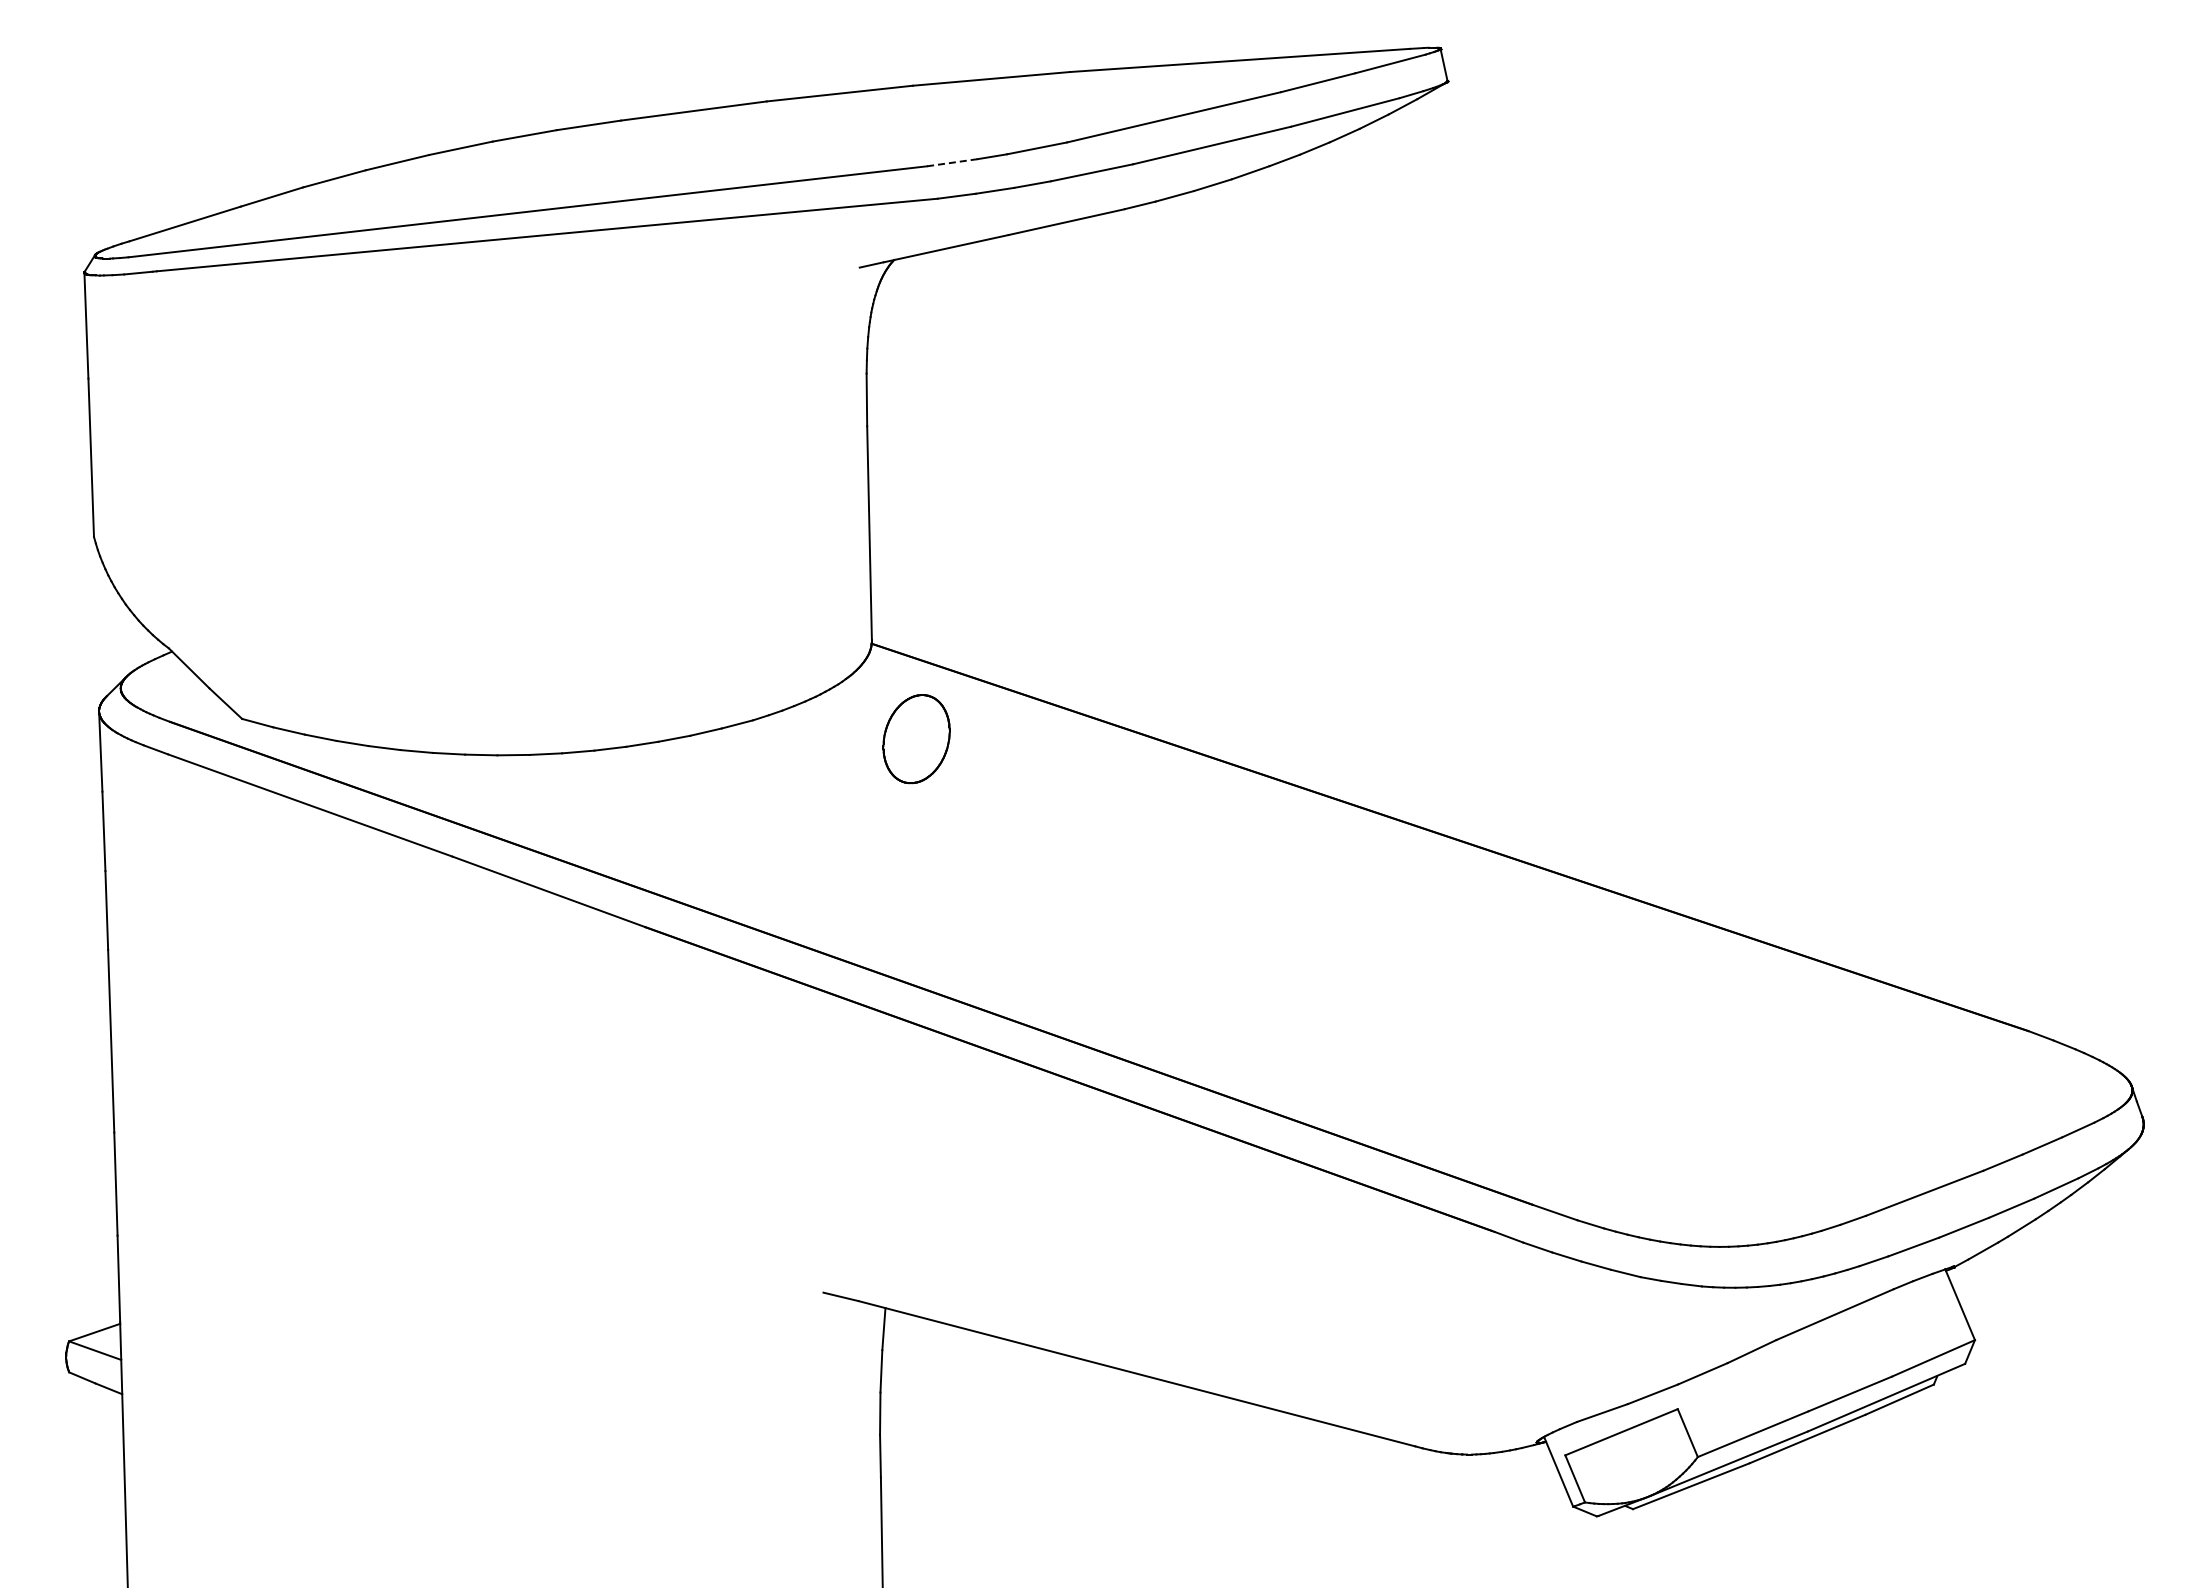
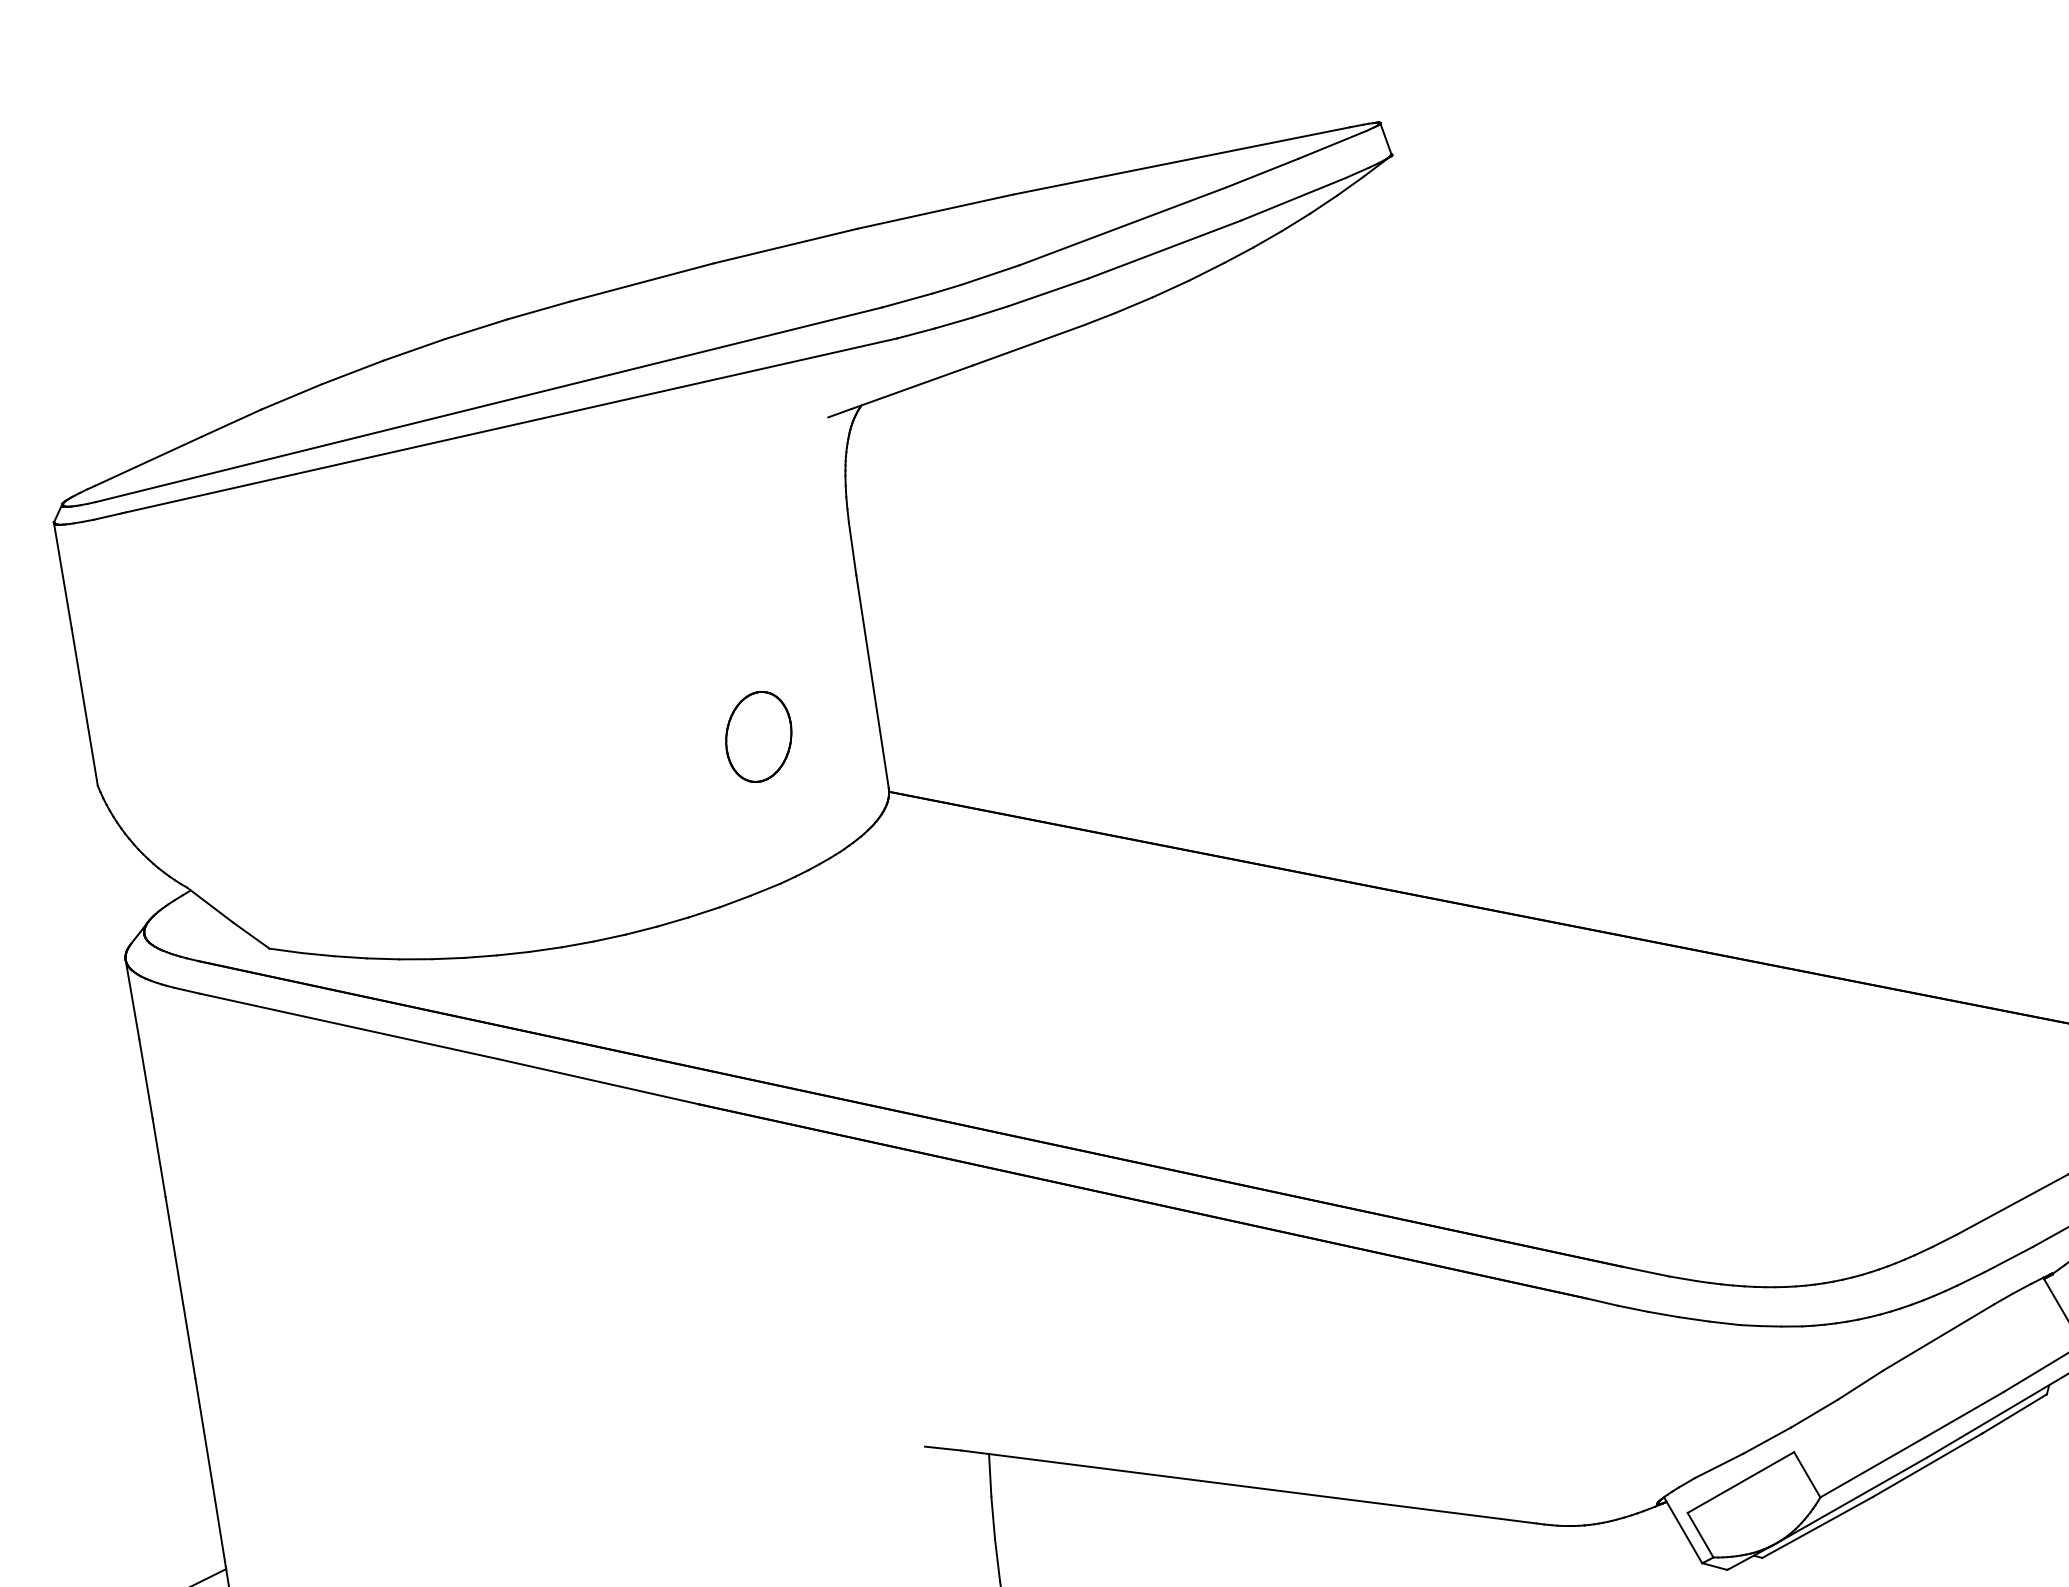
line: (952, 162) -> (907, 300), dashed -> solid
part: (916, 739) -> (758, 737), moved

